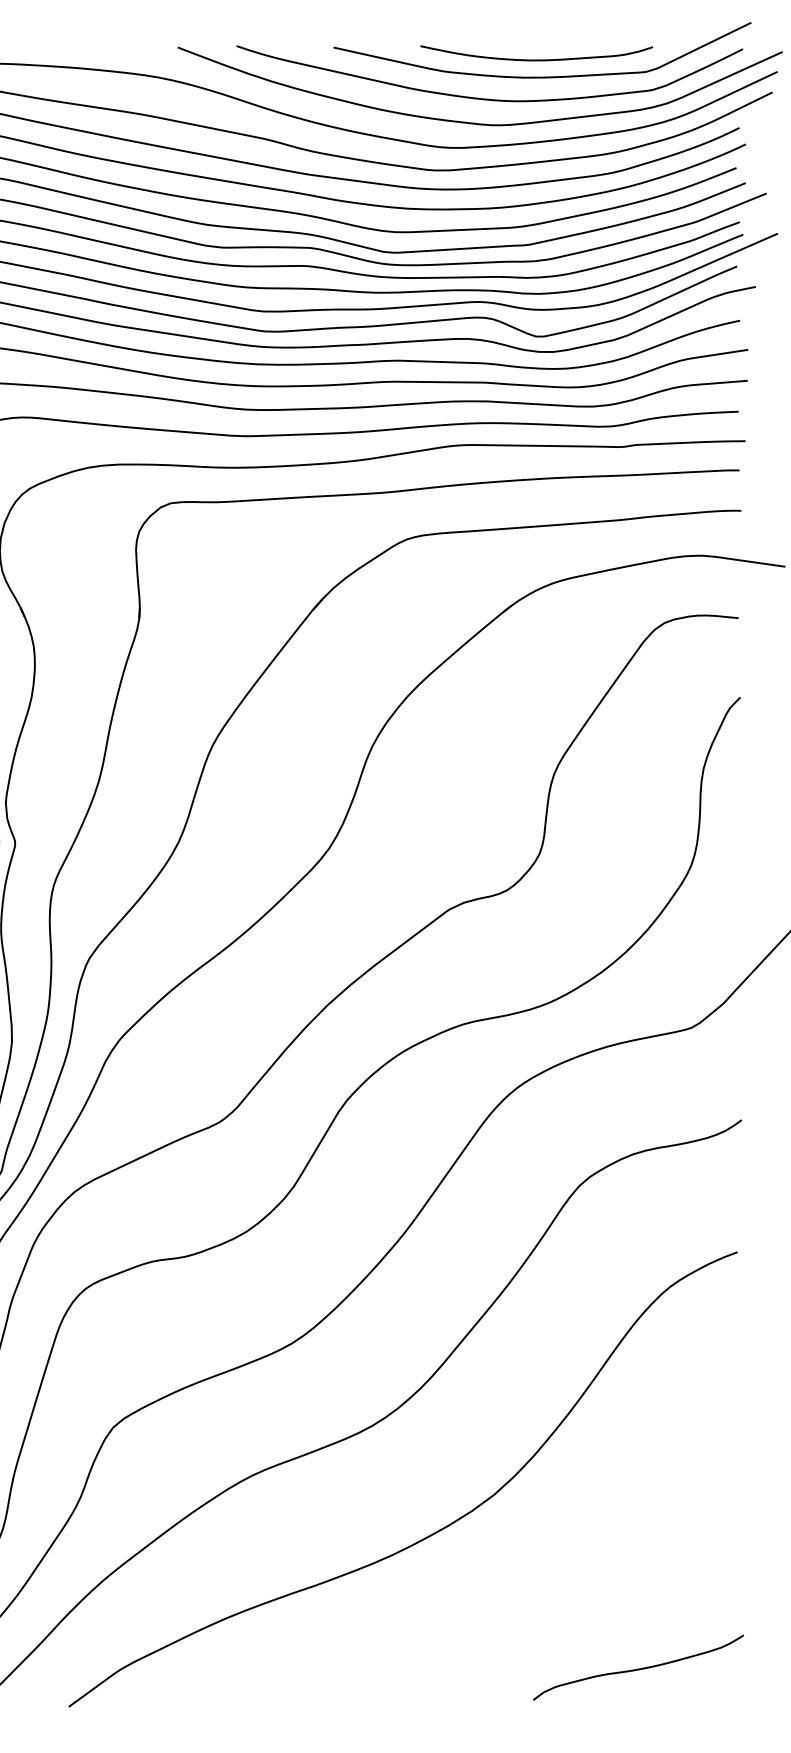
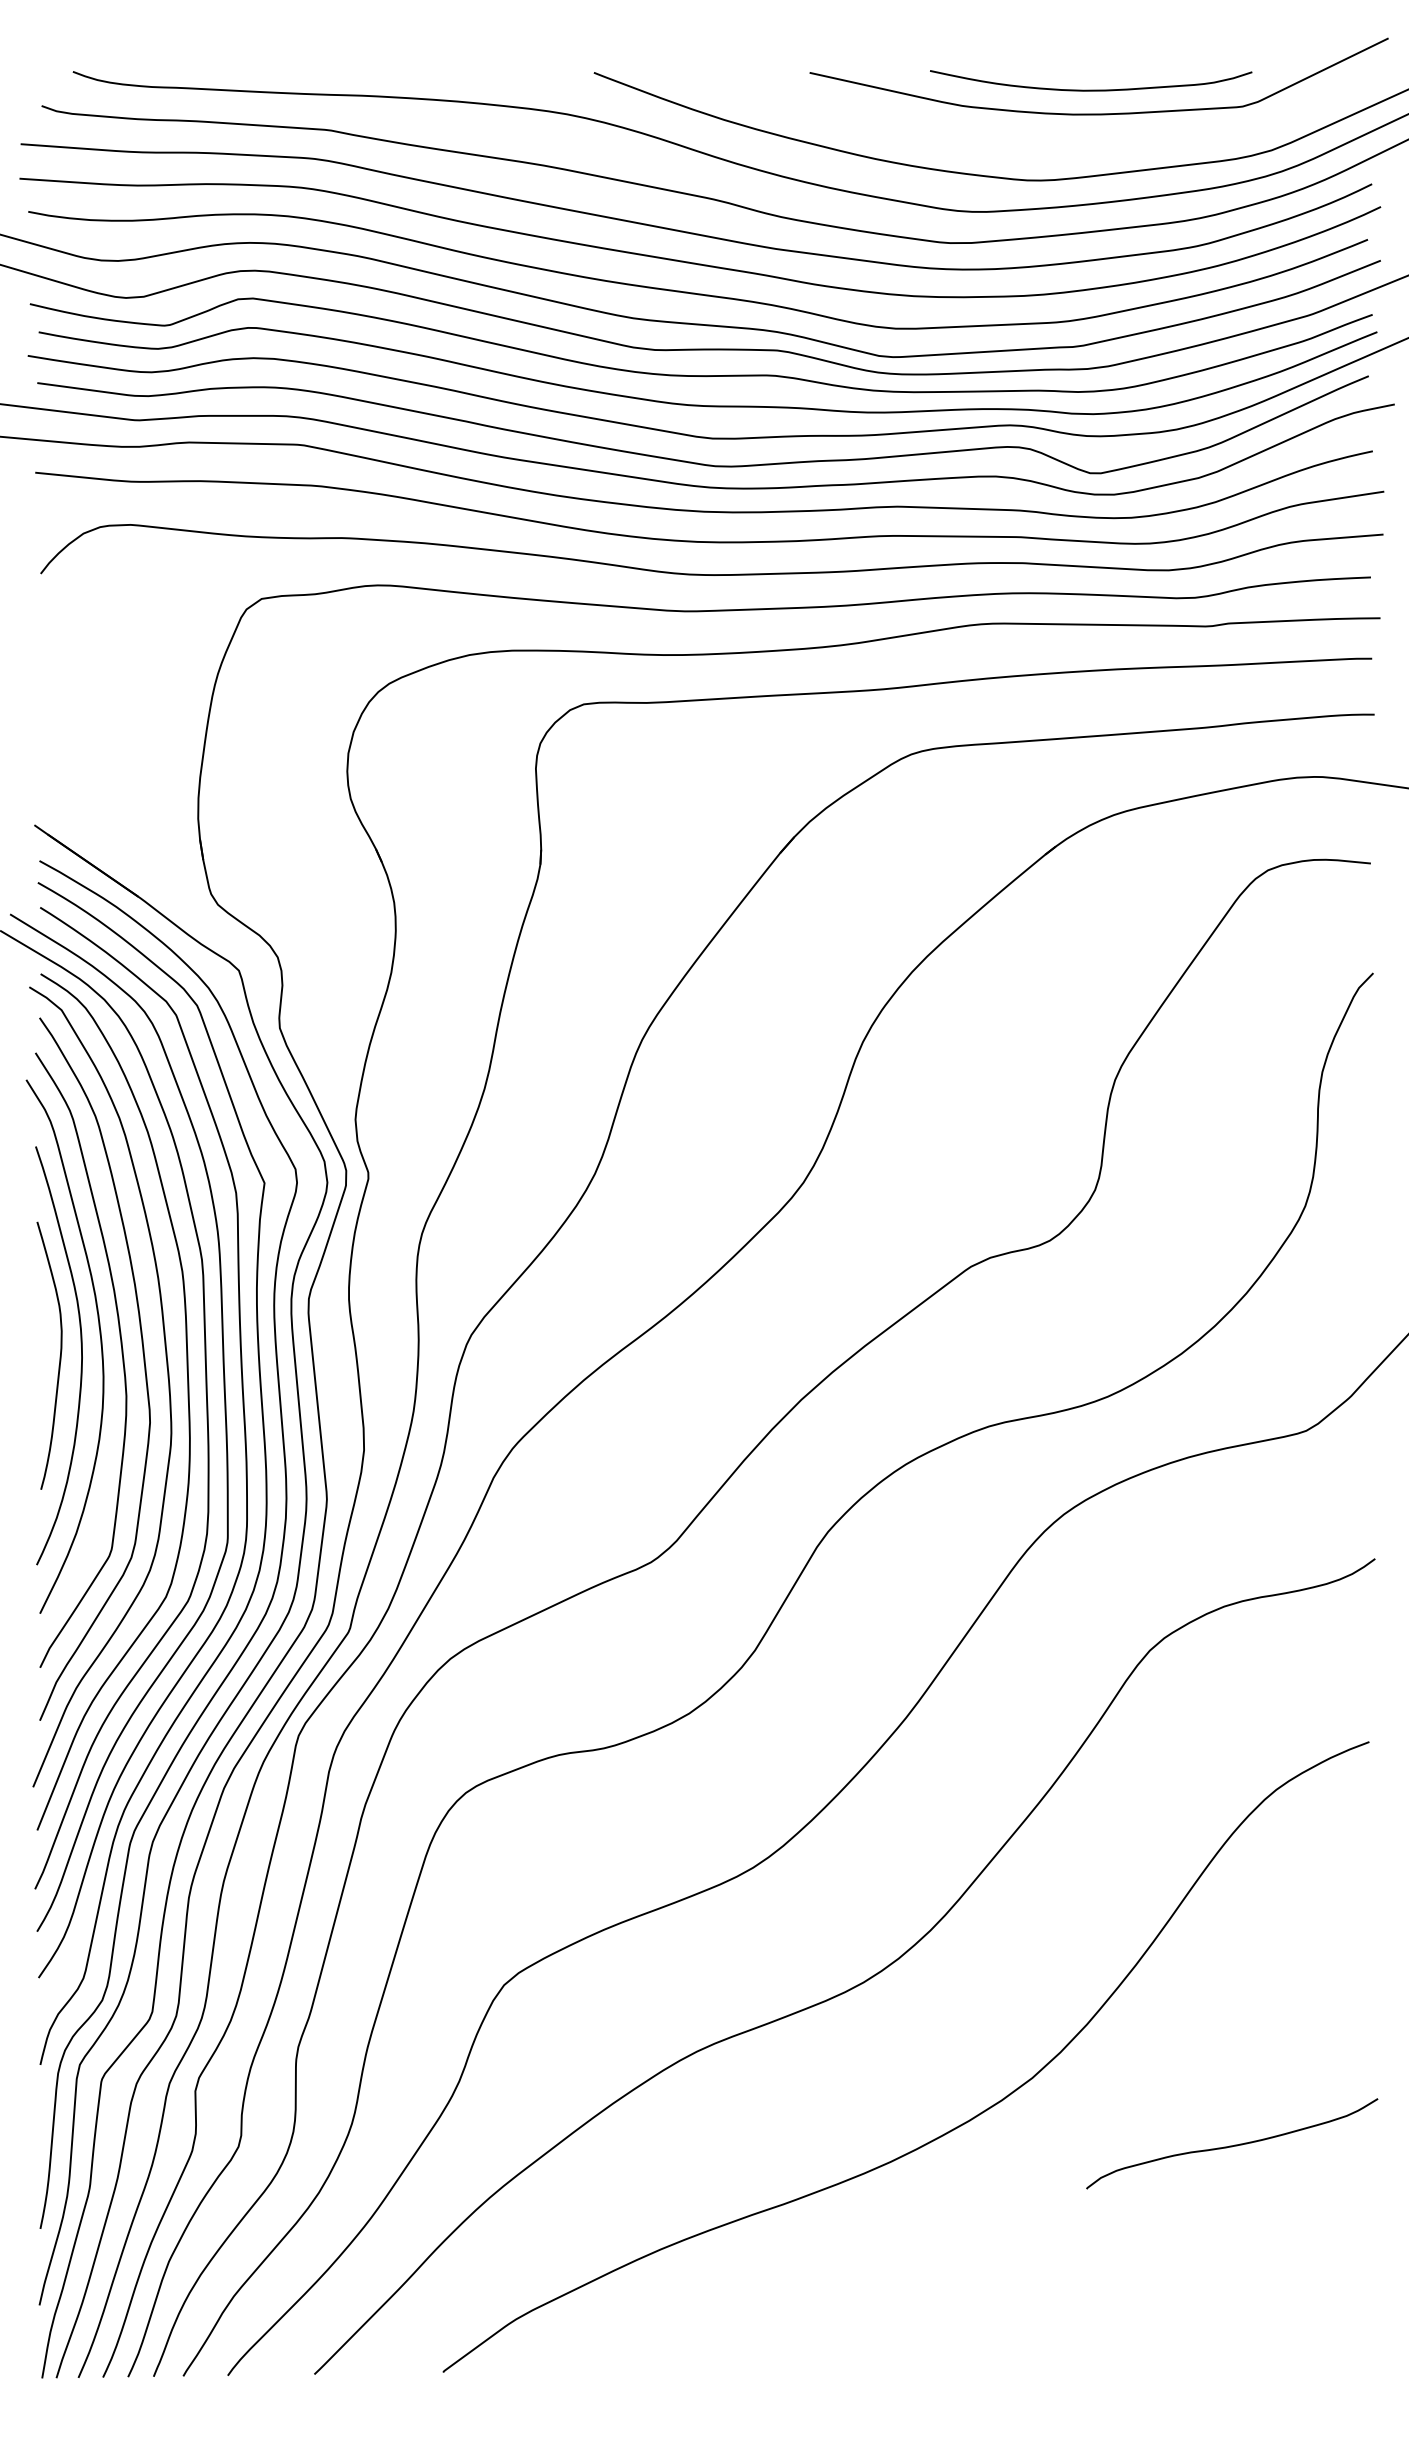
curve: (485, 98) -> (1019, 143), removed
curve: (638, 1668) -> (1232, 2145), moved

